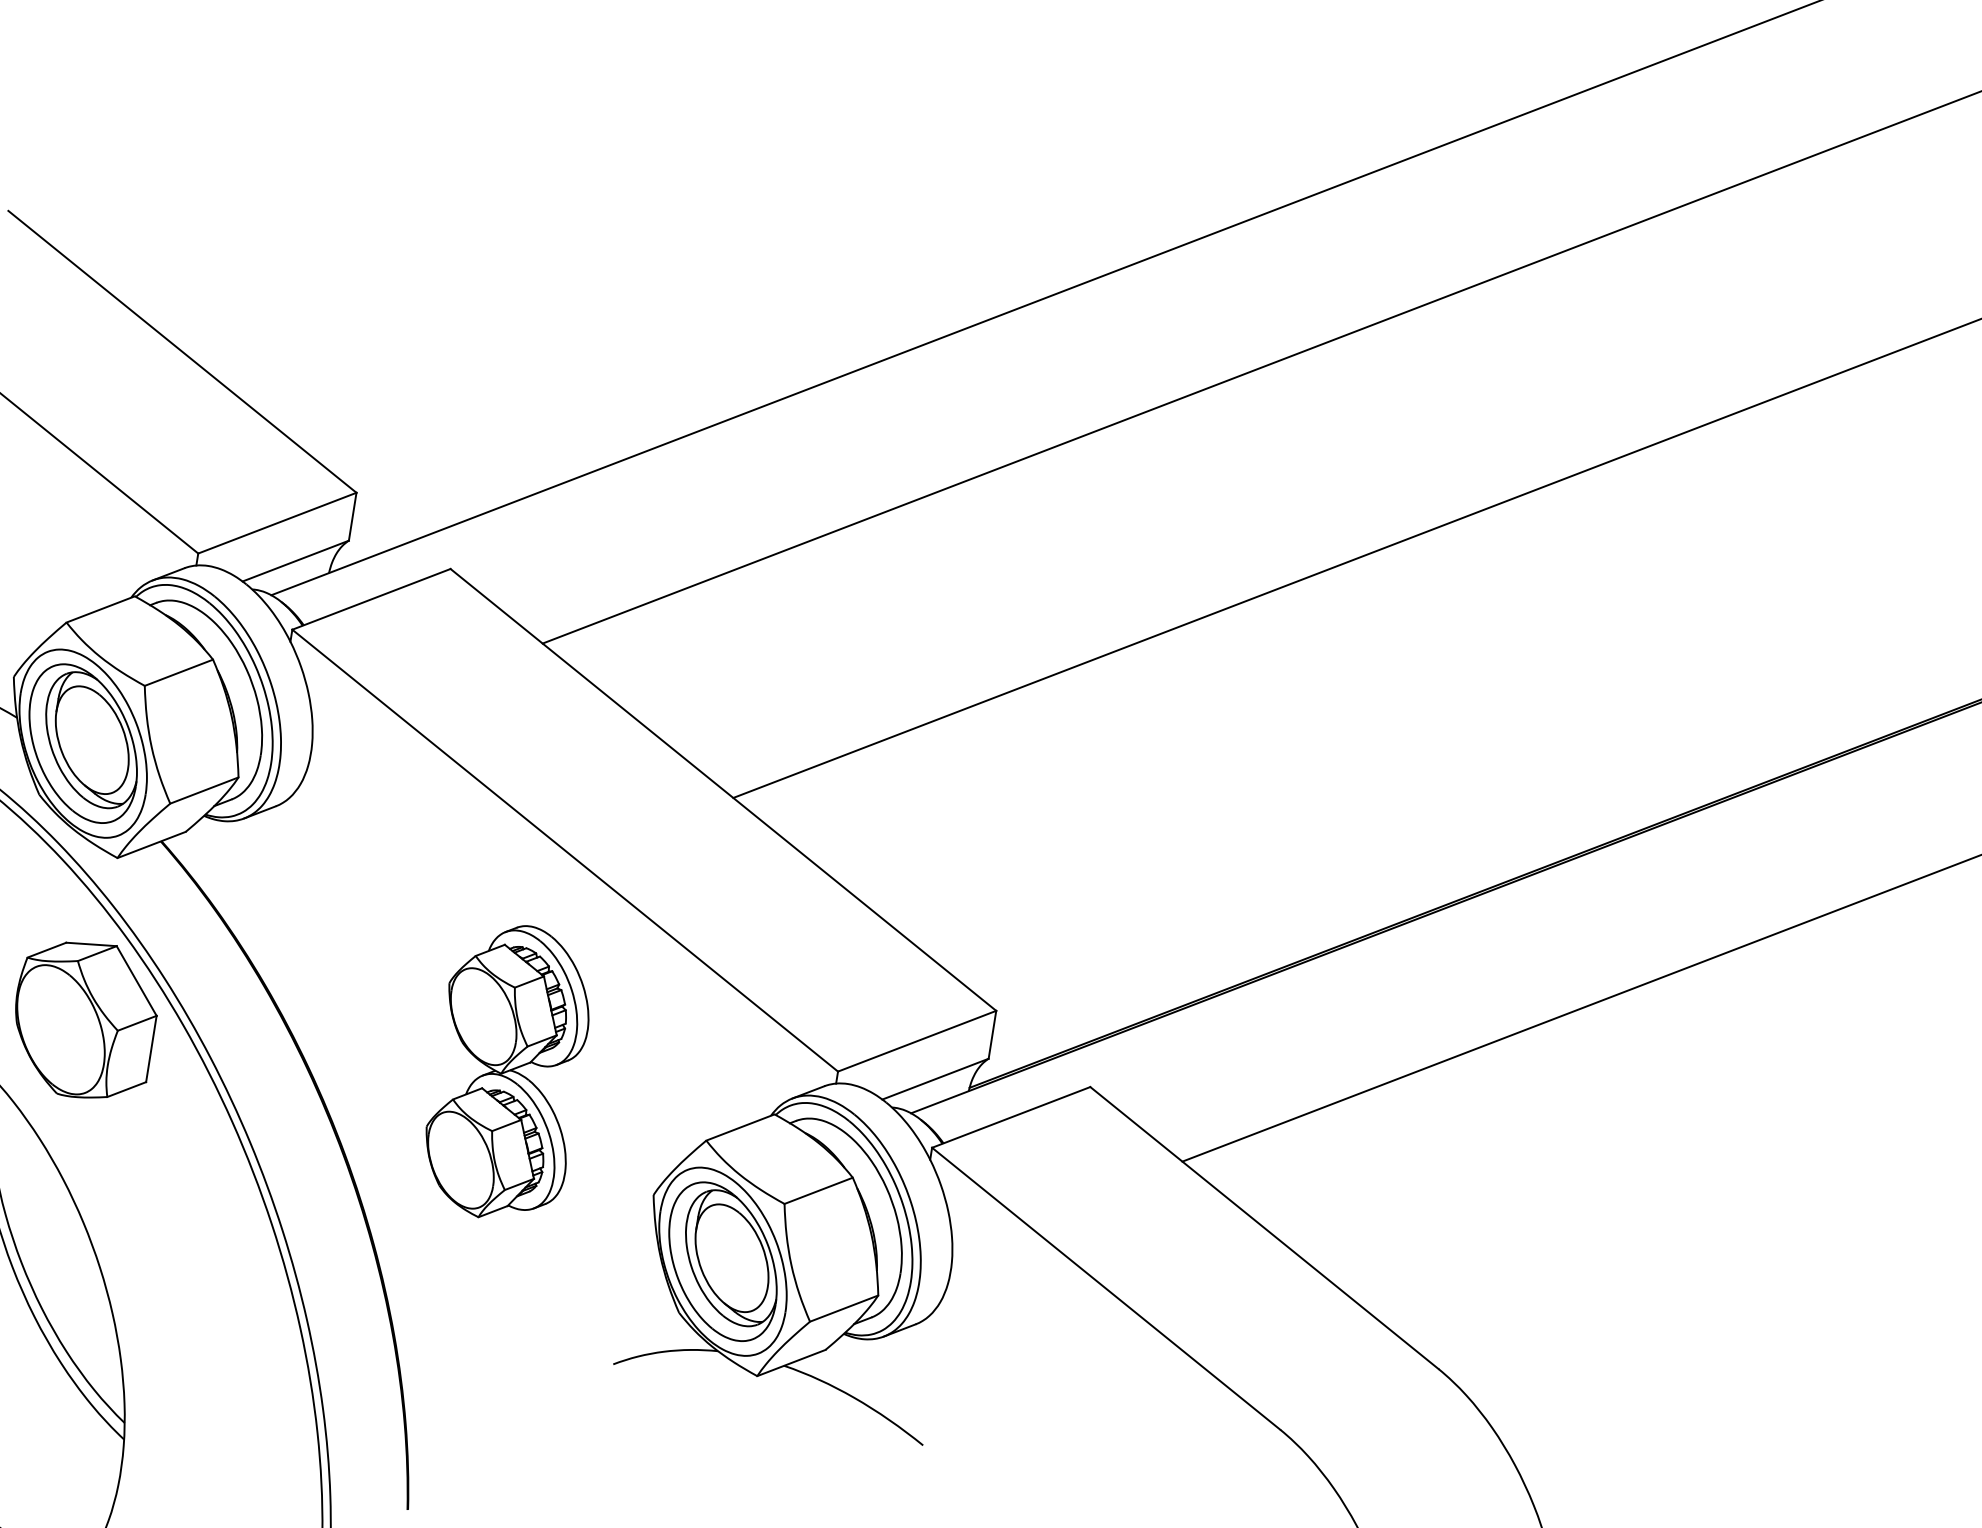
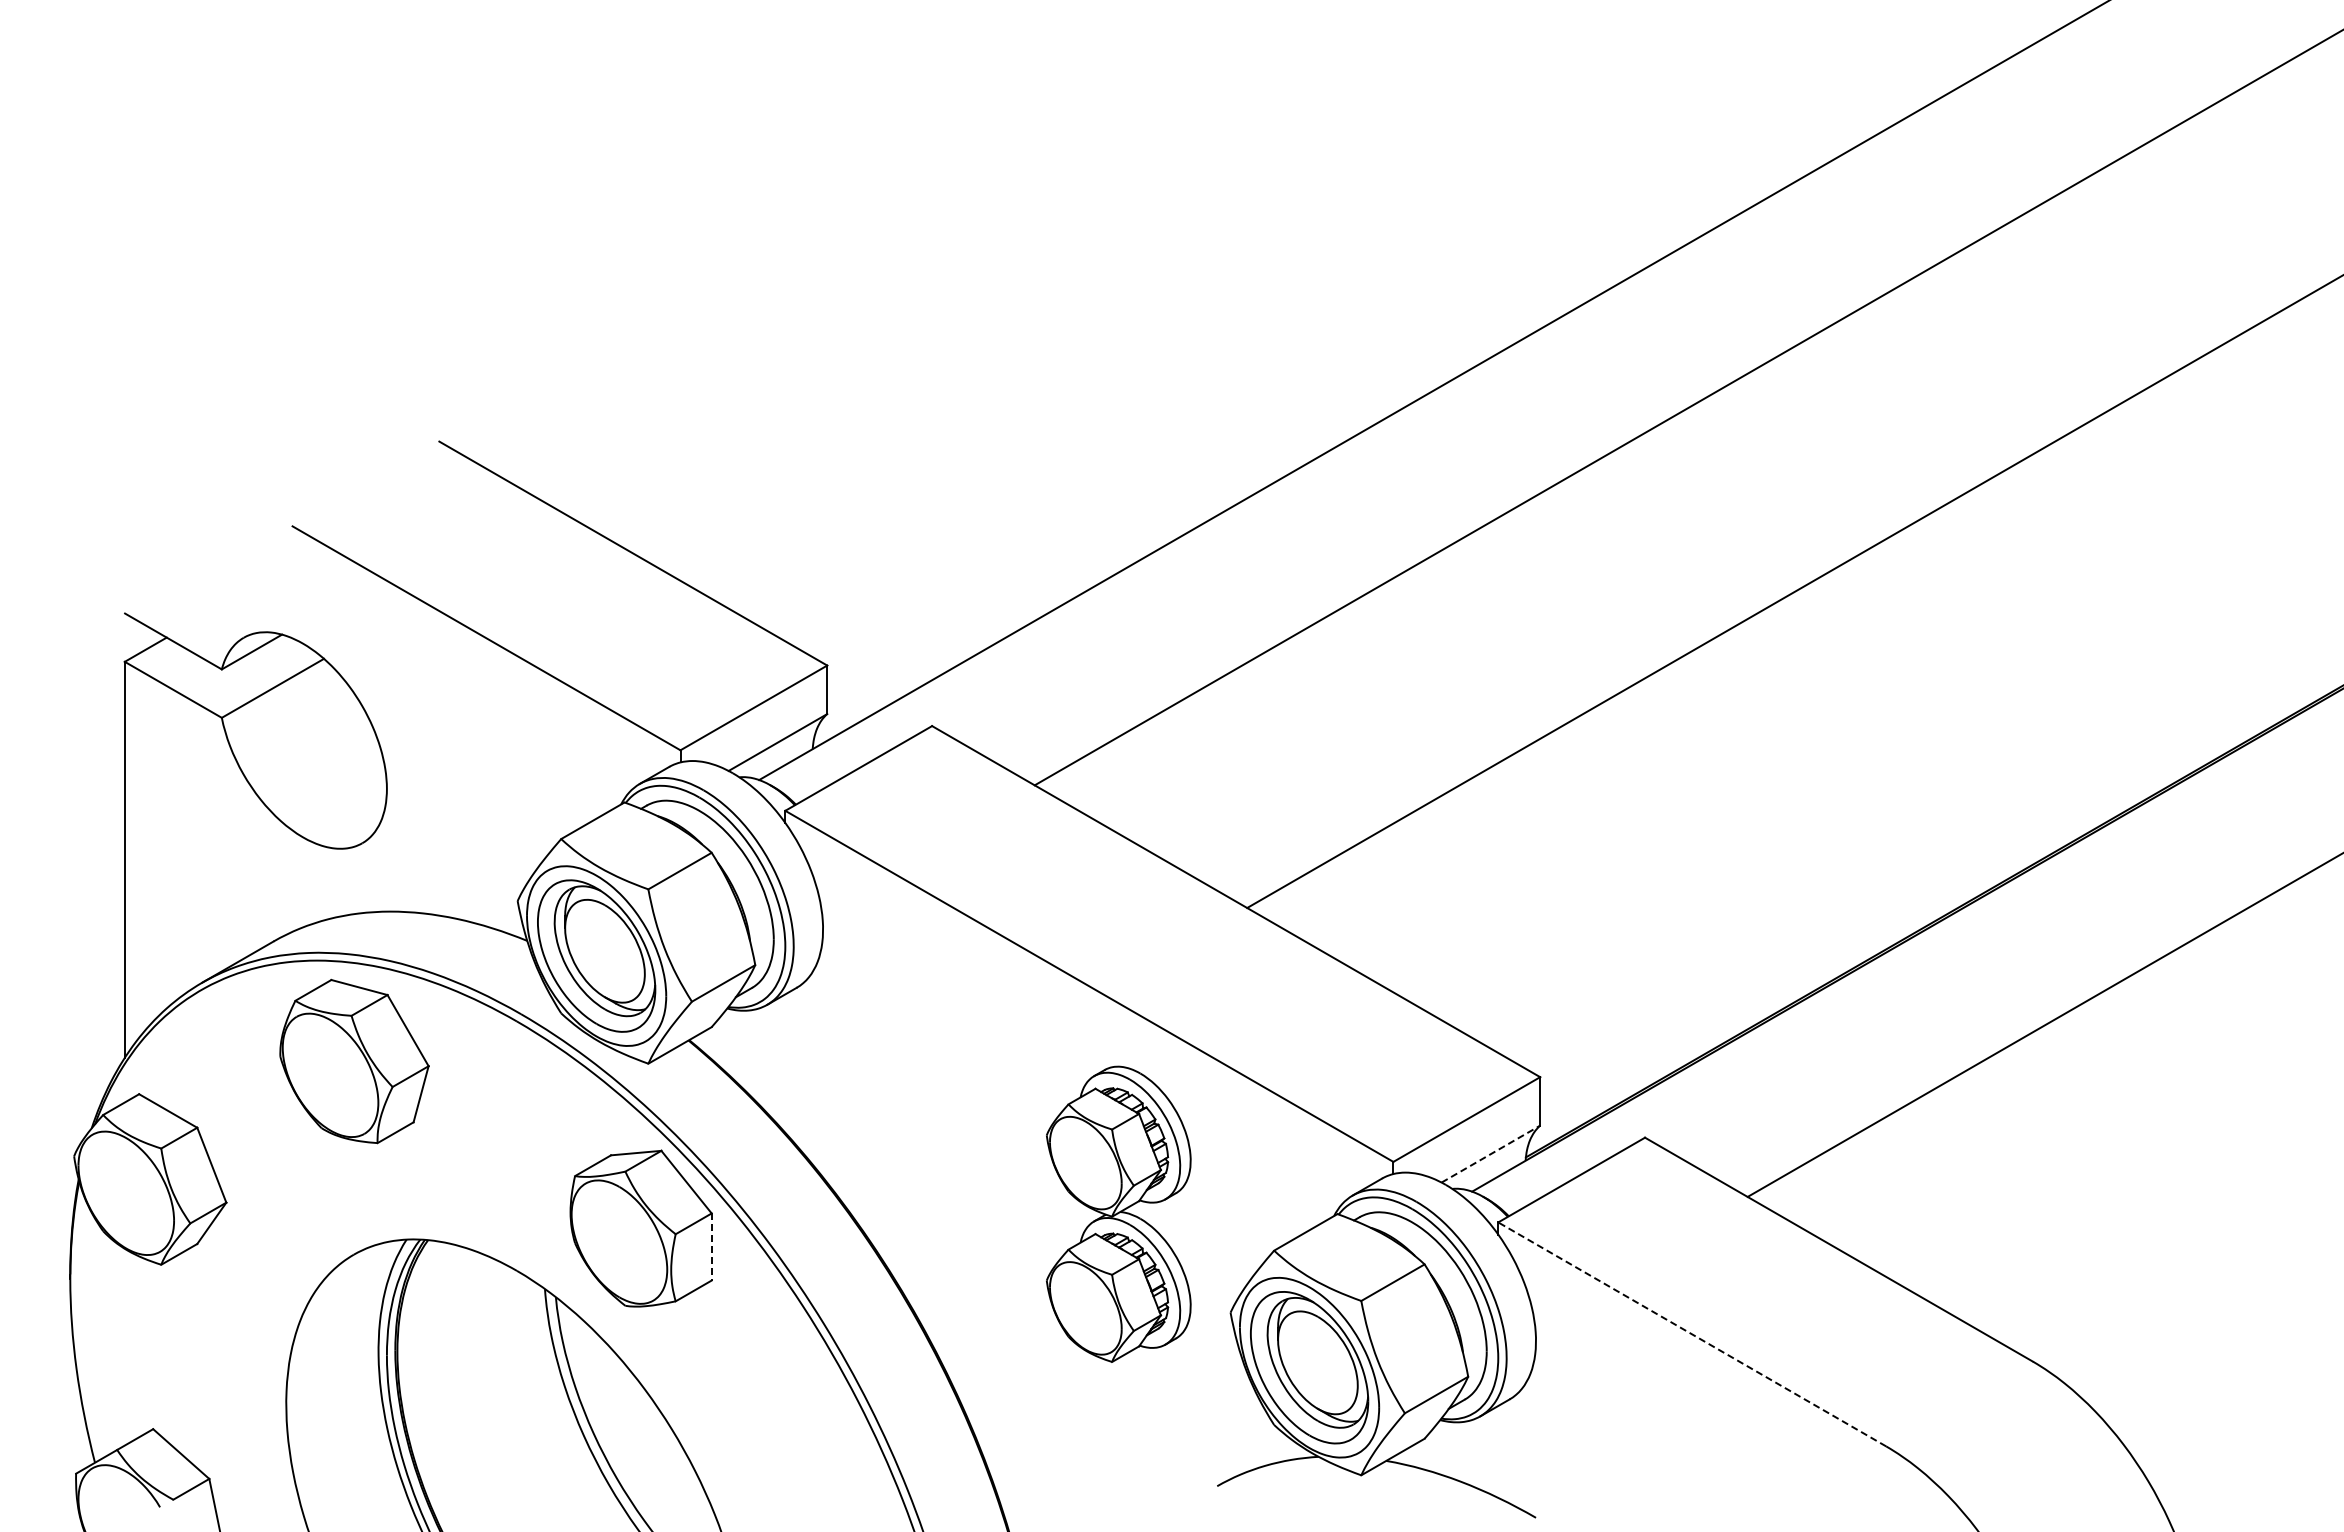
line: (151, 1049) -> (711, 1247), solid -> dashed
part: (508, 1071) -> (1118, 1213), moved
line: (935, 1079) -> (1490, 1154), solid -> dashed
line: (1106, 1288) -> (1692, 1334), solid -> dashed

